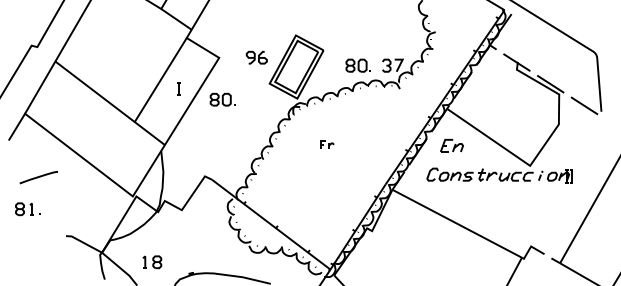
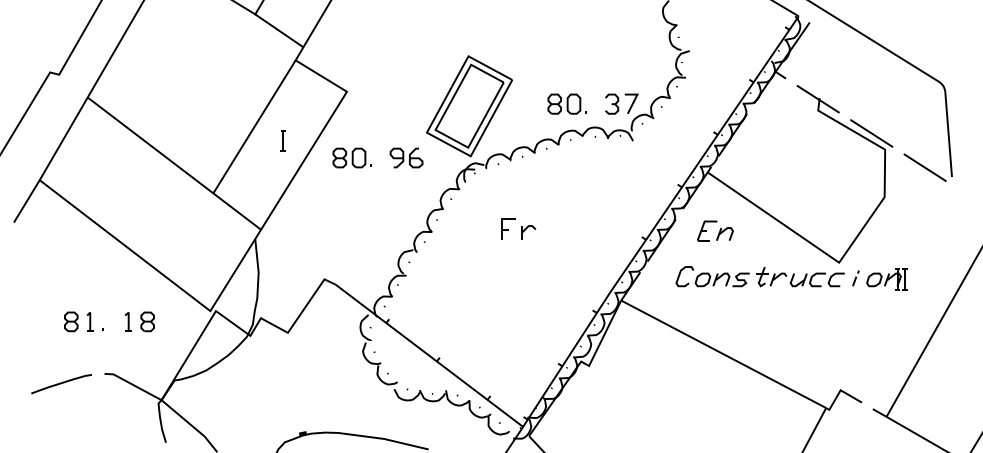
part: (256, 57) -> (406, 157), moved
part: (327, 144) -> (518, 228), size x1.67
line: (38, 177) -> (60, 383), moved
part: (27, 209) -> (83, 322), moved
part: (152, 262) -> (140, 322), moved

